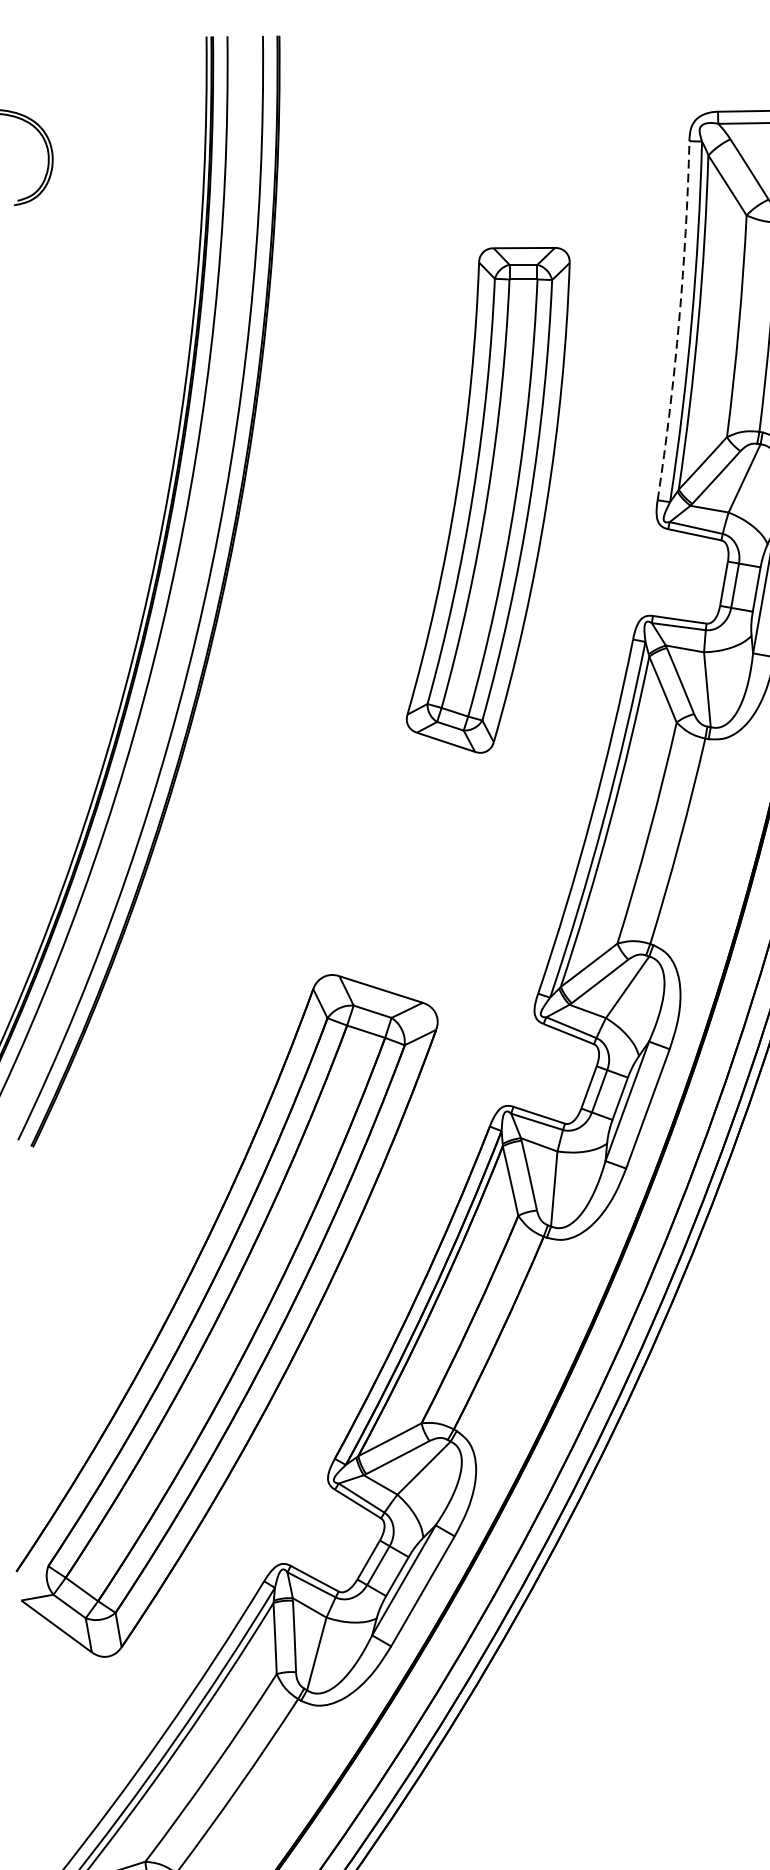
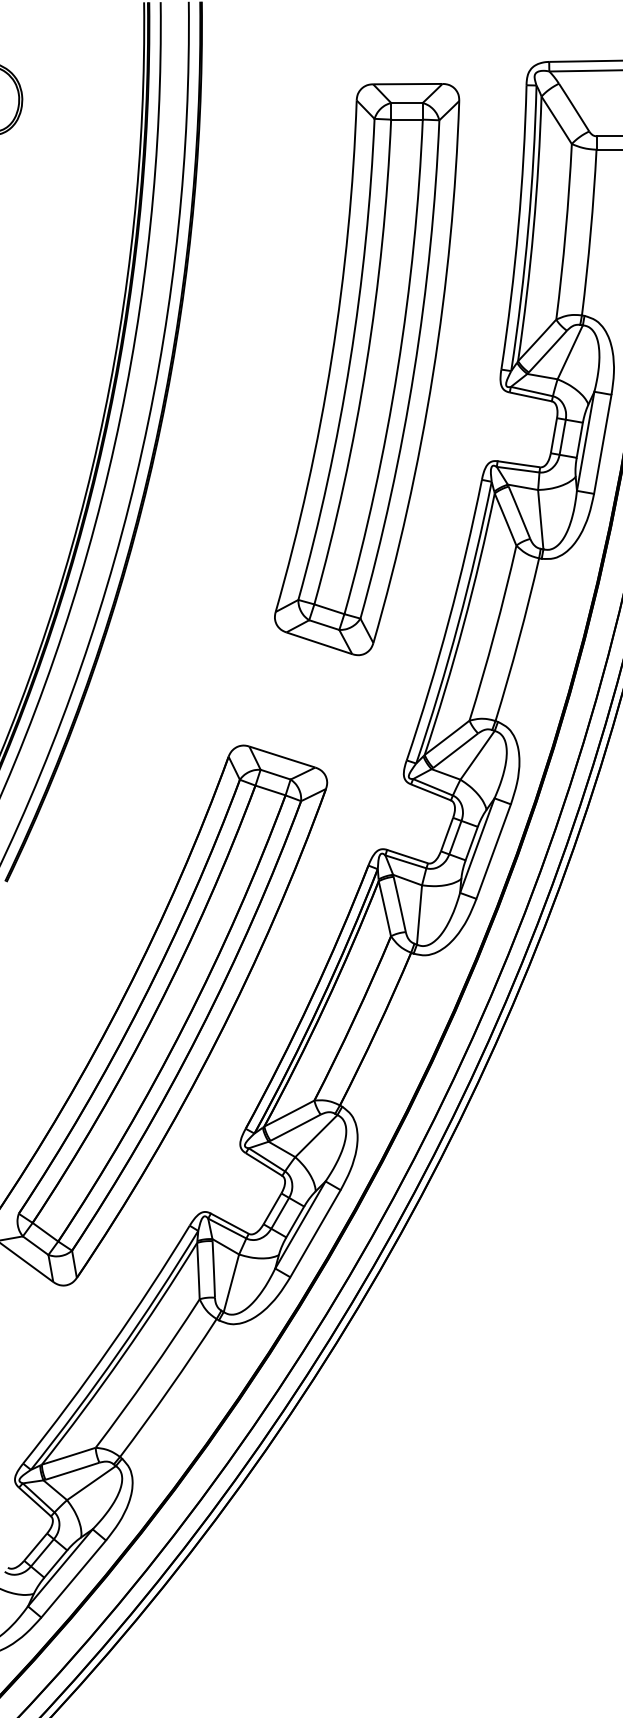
arc: (679, 320) -> (518, 227), dashed -> solid
part: (488, 500) -> (367, 369), size x1.43

